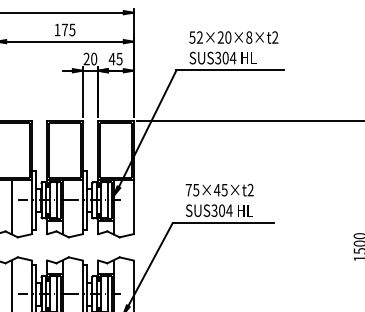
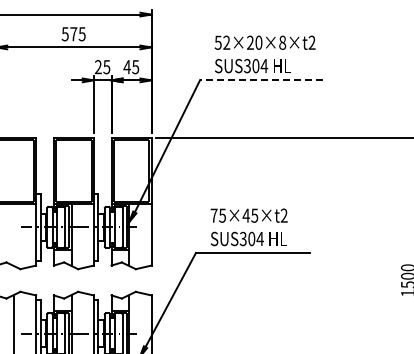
text: (56, 30) -> (64, 34), 175 -> 575
text: (93, 59) -> (106, 67), 20 -> 25
line: (229, 70) -> (260, 80), solid -> dashed
line: (11, 207) -> (13, 235), removed

